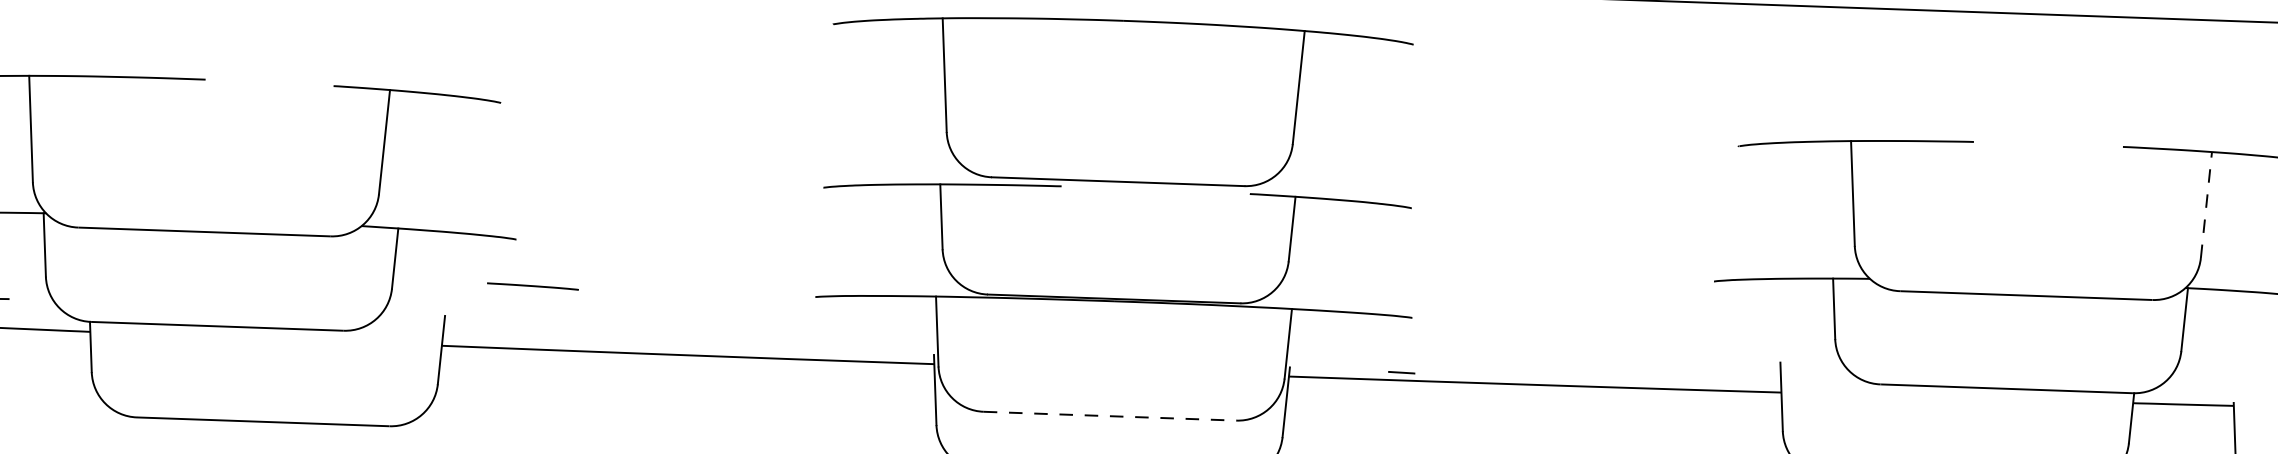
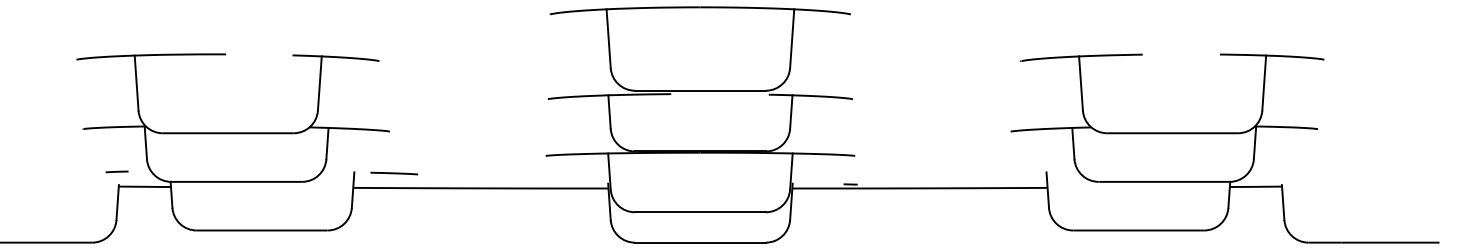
line: (2206, 205) -> (1264, 83), dashed -> solid
line: (533, 286) -> (394, 173), moved
line: (1110, 416) -> (700, 212), dashed -> solid

